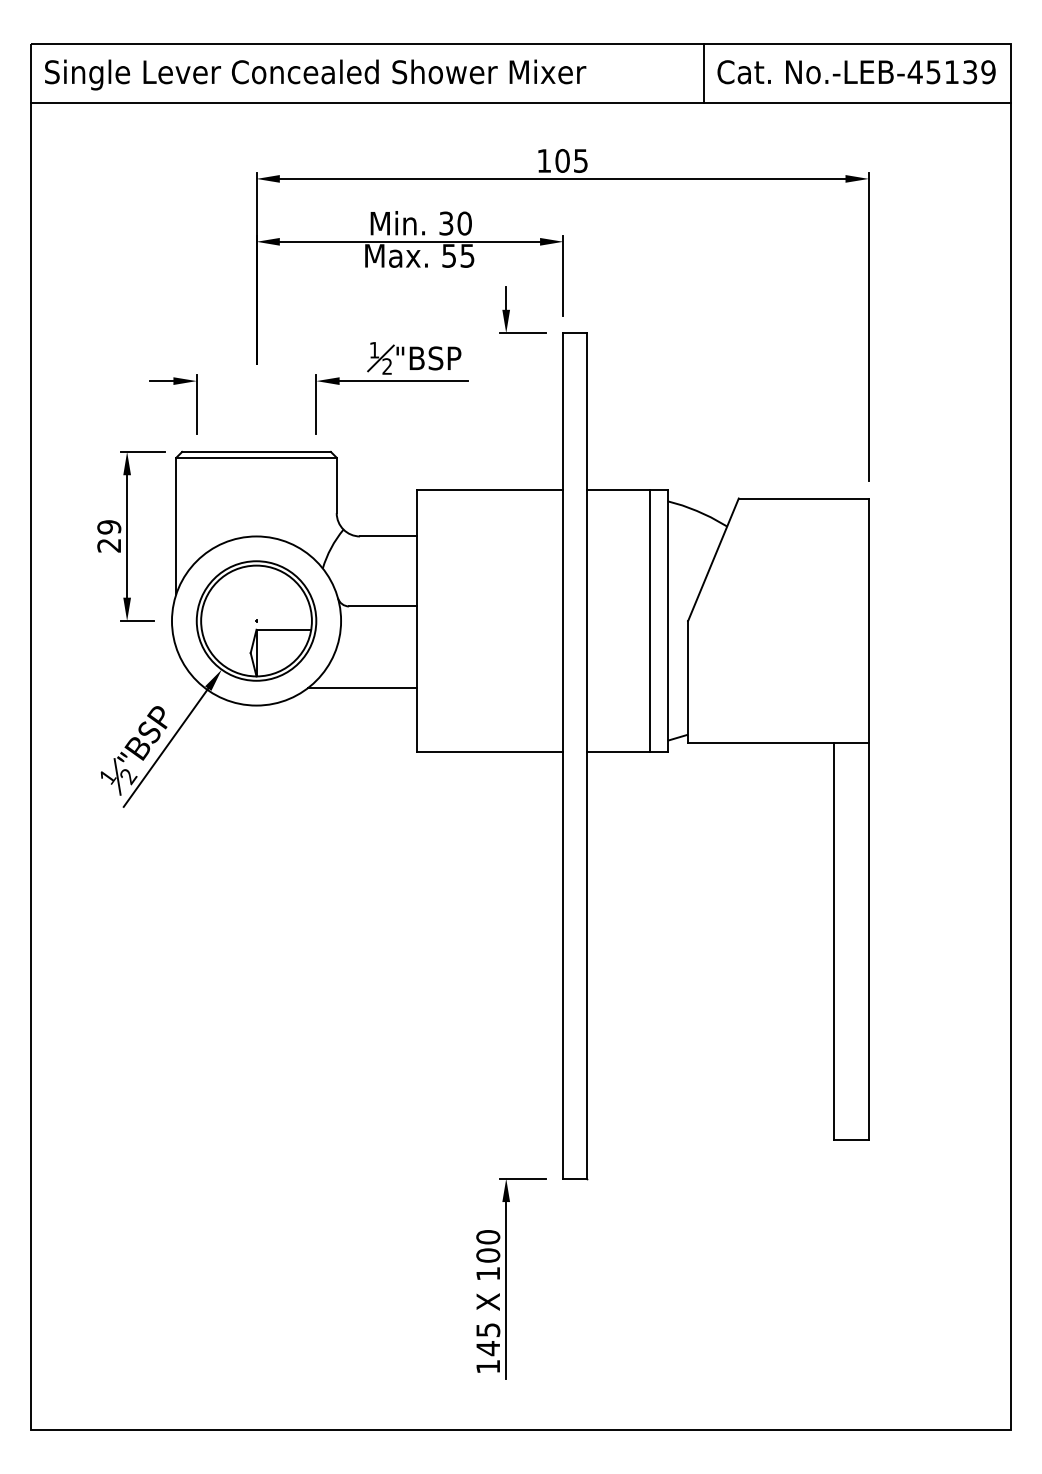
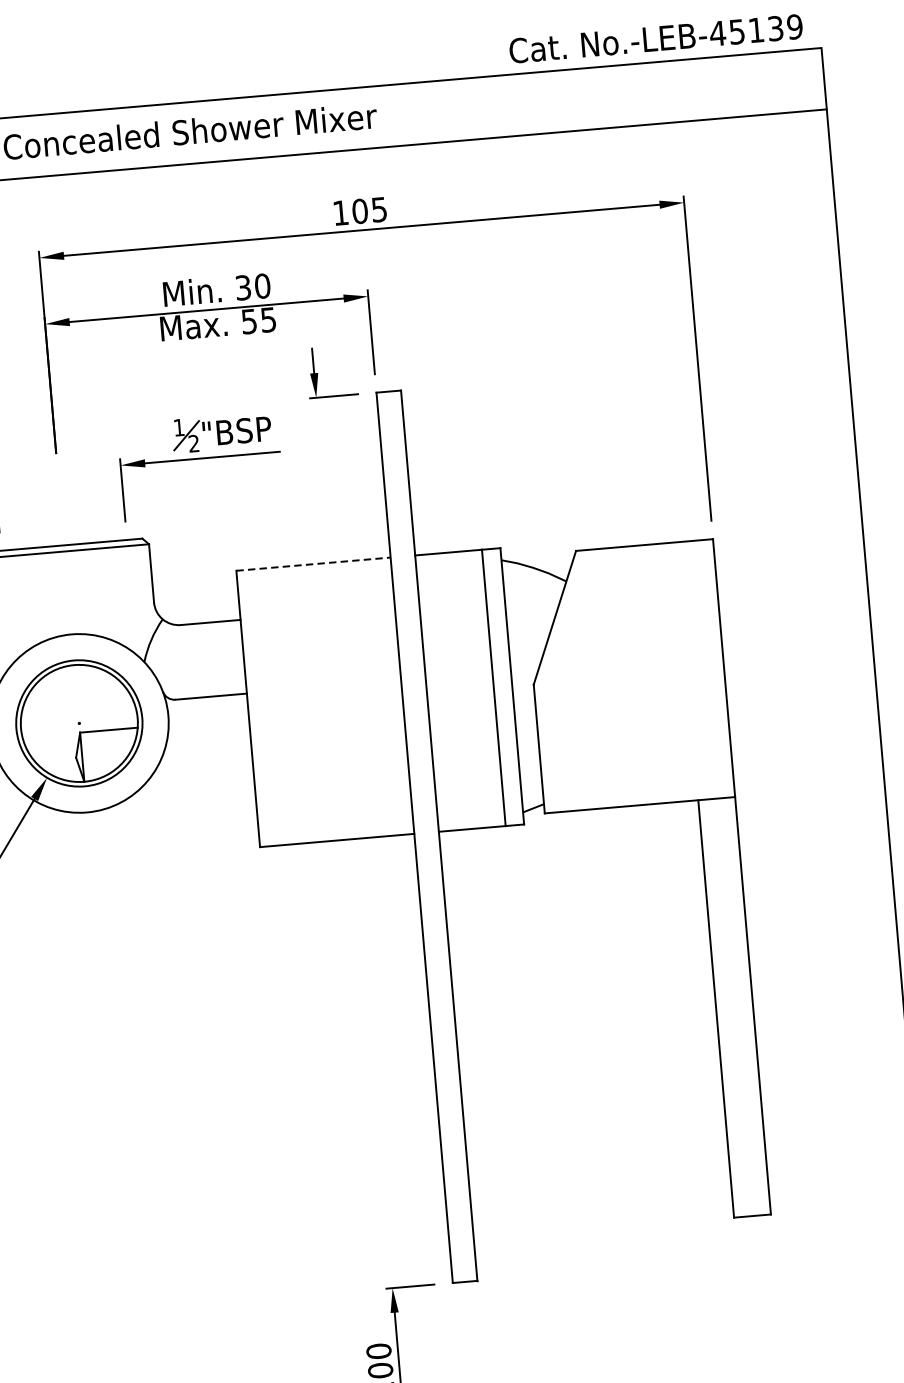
text: (856, 72) -> (656, 39), moved
line: (703, 73) -> (500, 106), removed
line: (490, 489) -> (313, 563), solid -> dashed
line: (362, 688) -> (197, 784), removed

